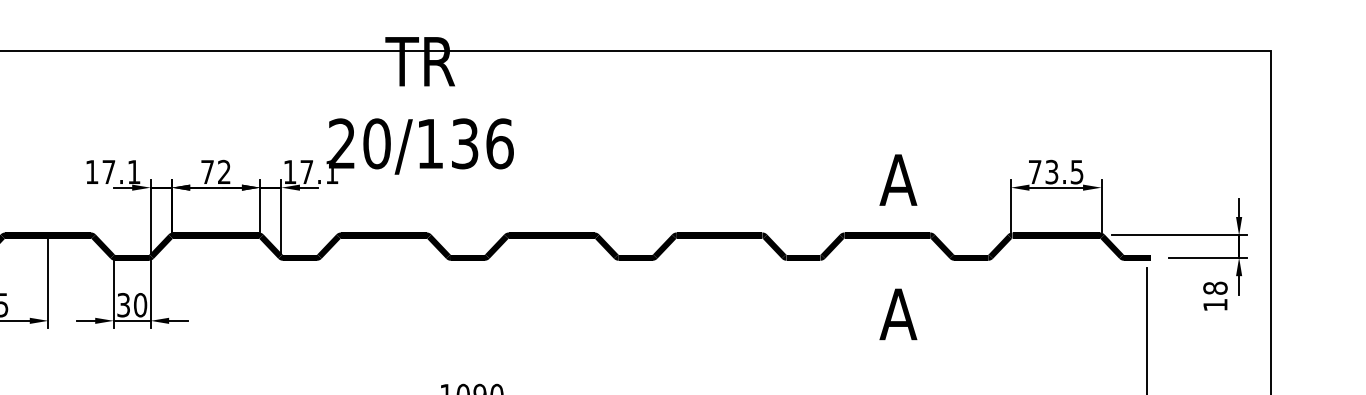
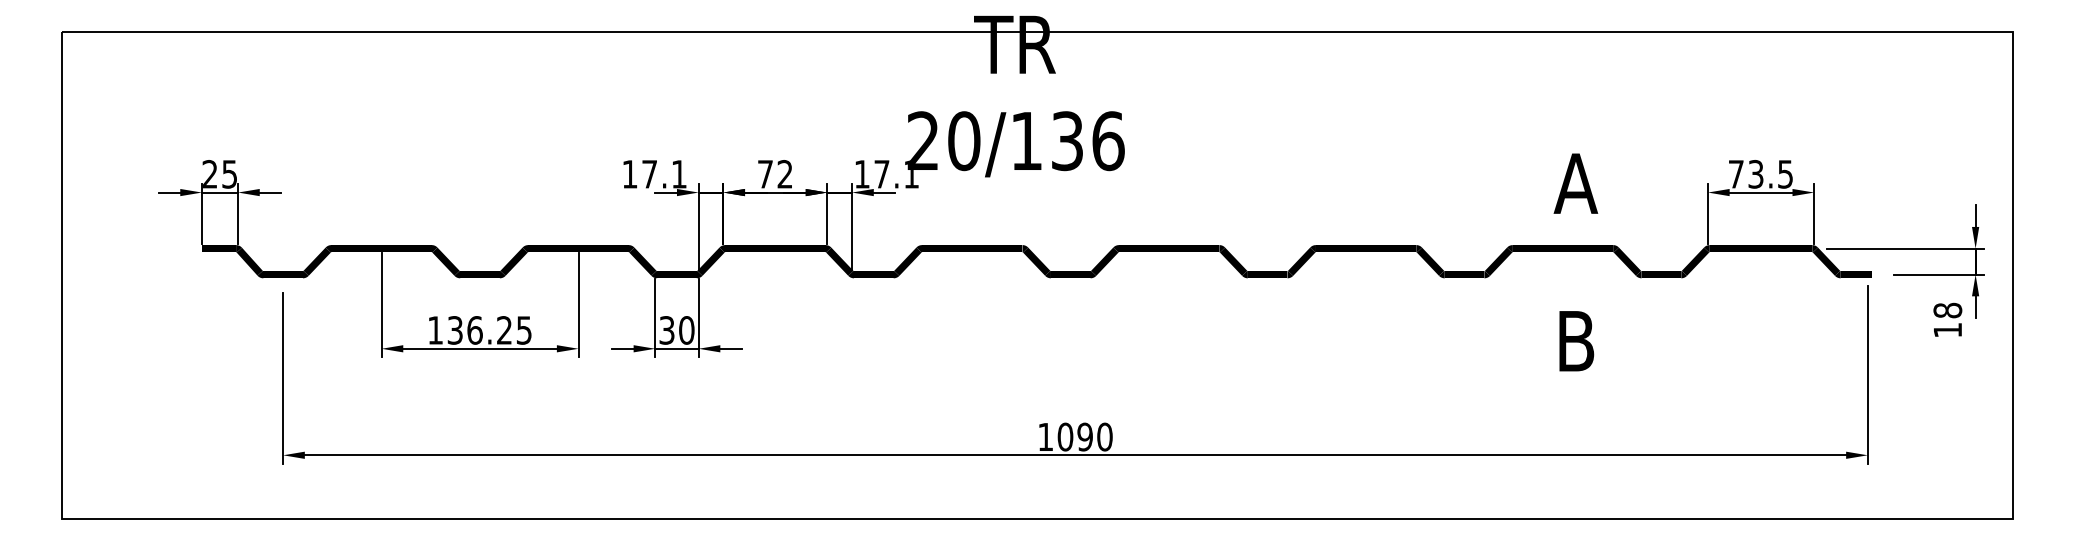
text: (898, 314) -> (1575, 341), A -> B

